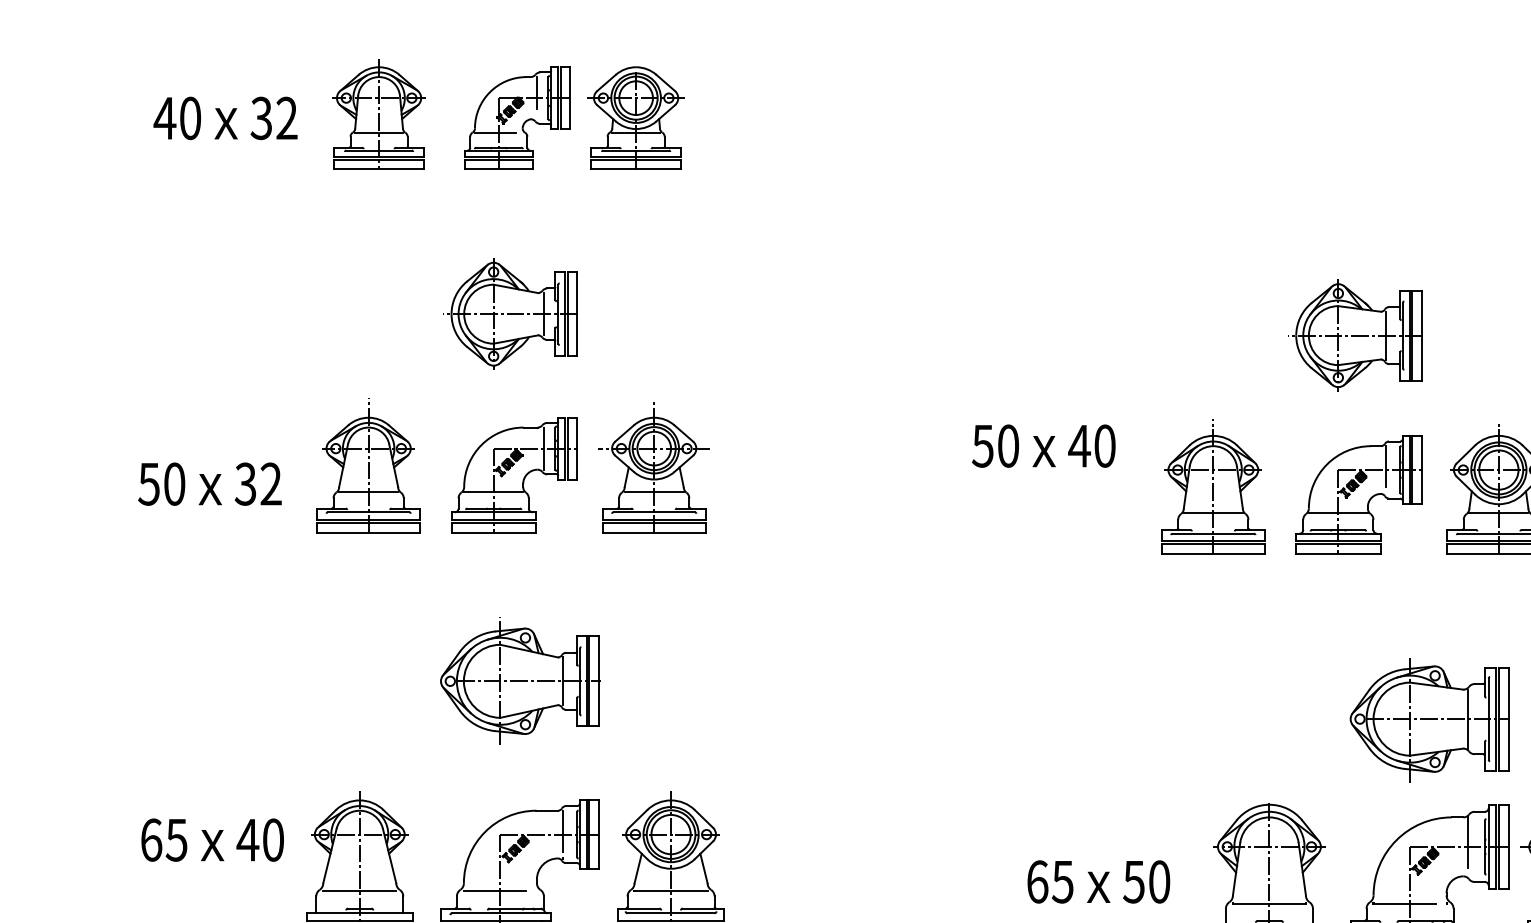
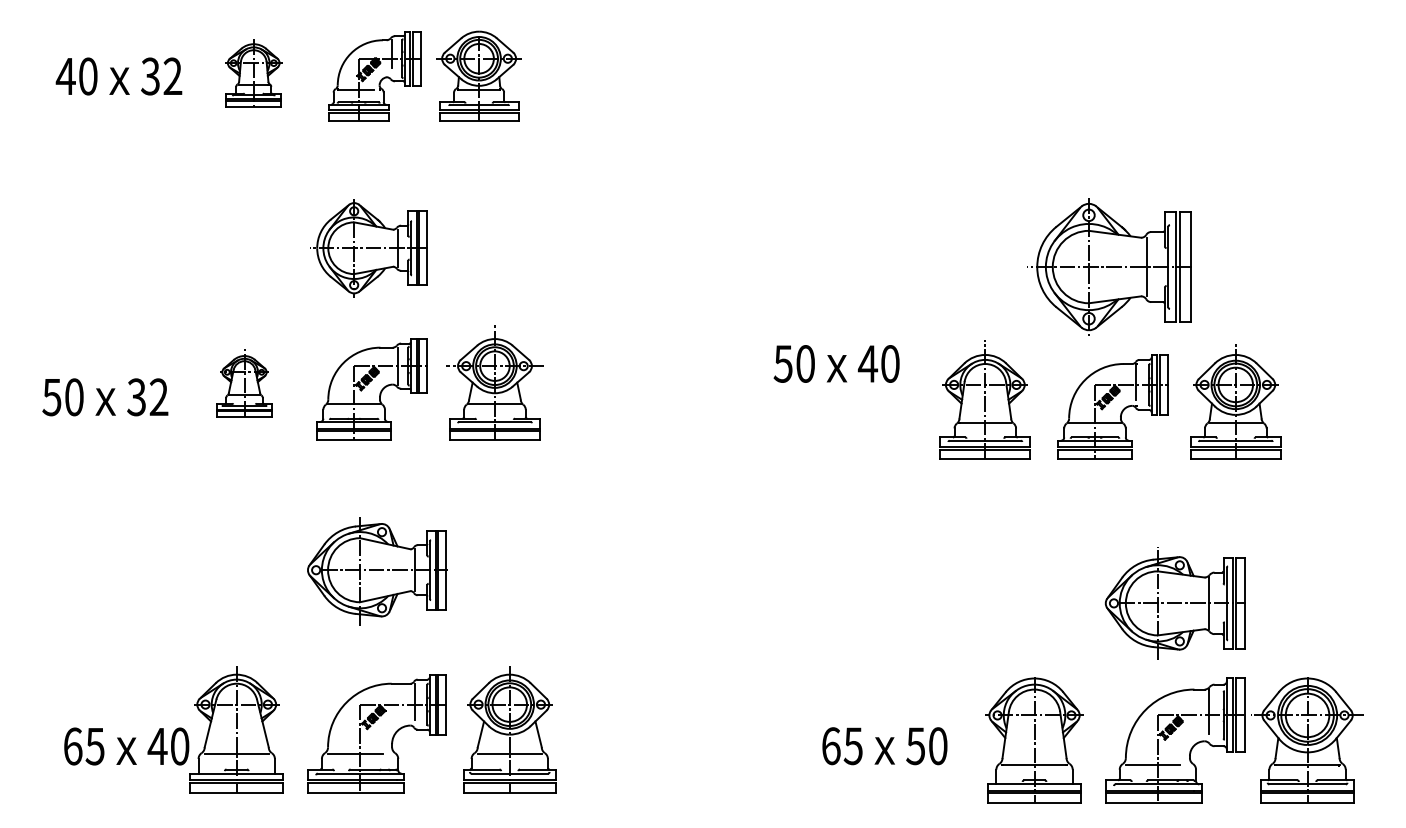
part: (378, 114) -> (253, 73), size x0.7
part: (1354, 335) -> (1109, 266), size x1.4
part: (368, 466) -> (244, 381), size x0.6
text: (212, 840) -> (126, 746), moved

